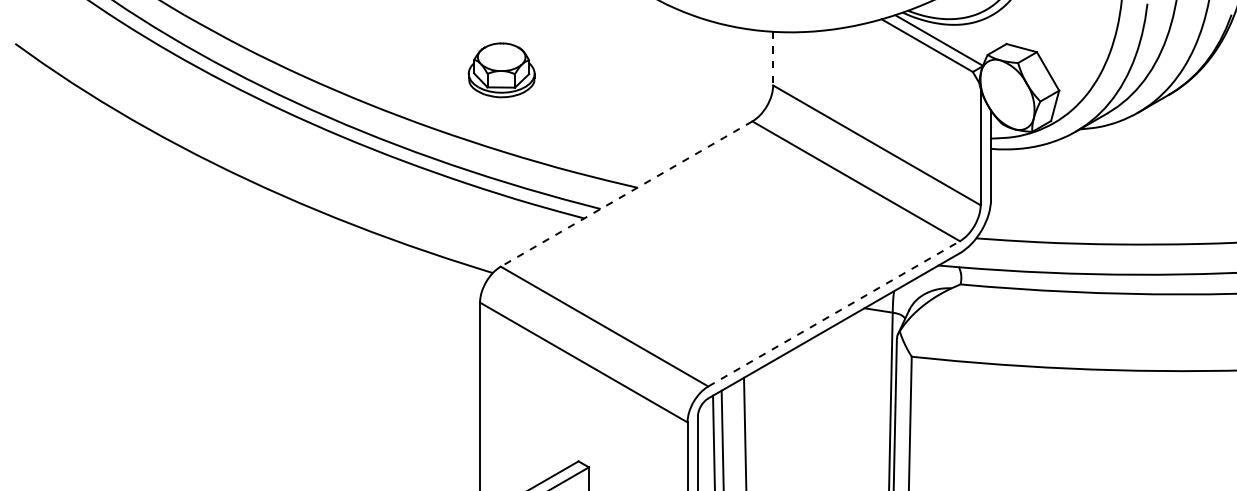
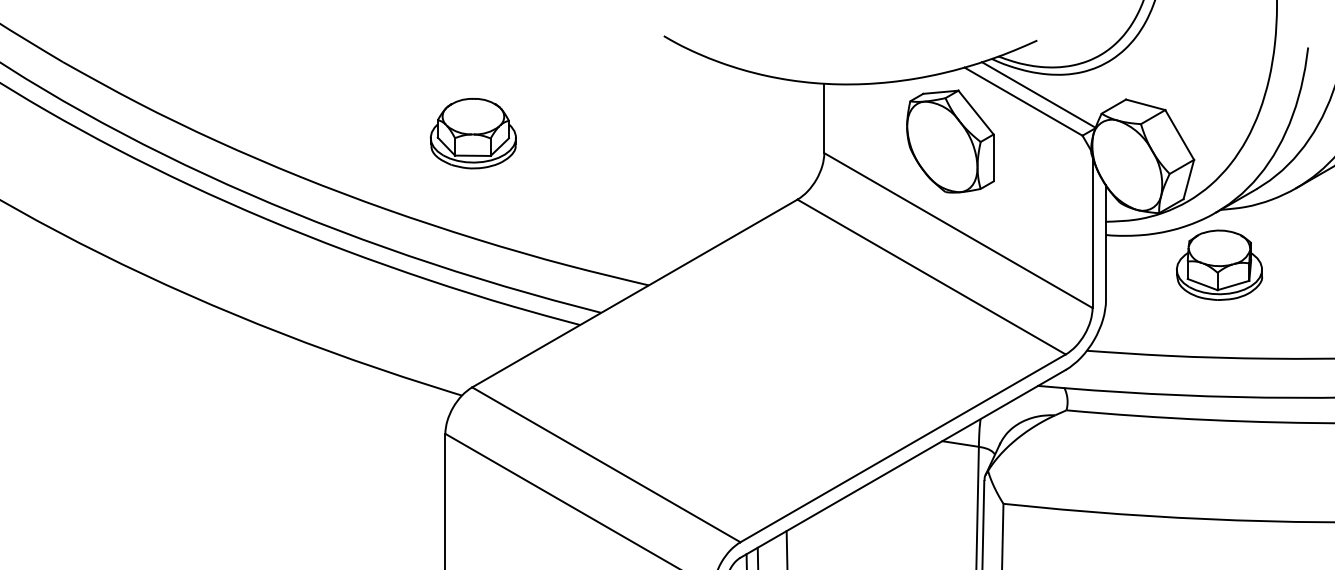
line: (773, 58) -> (824, 118), dashed -> solid
part: (870, 76) -> (950, 141), added
part: (1078, 171) -> (1219, 264), added
line: (626, 194) -> (634, 294), dashed -> solid
line: (834, 313) -> (903, 447), dashed -> solid

